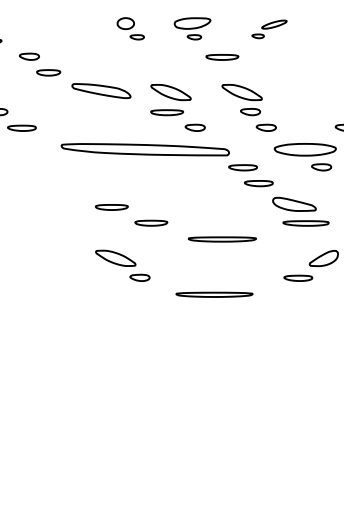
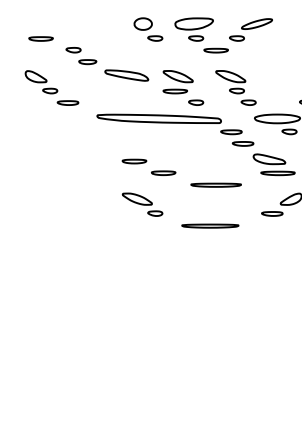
part: (130, 28) -> (148, 29), size x1.43
part: (191, 28) -> (193, 29), size x1.43
part: (268, 28) -> (250, 29), size x1.67

